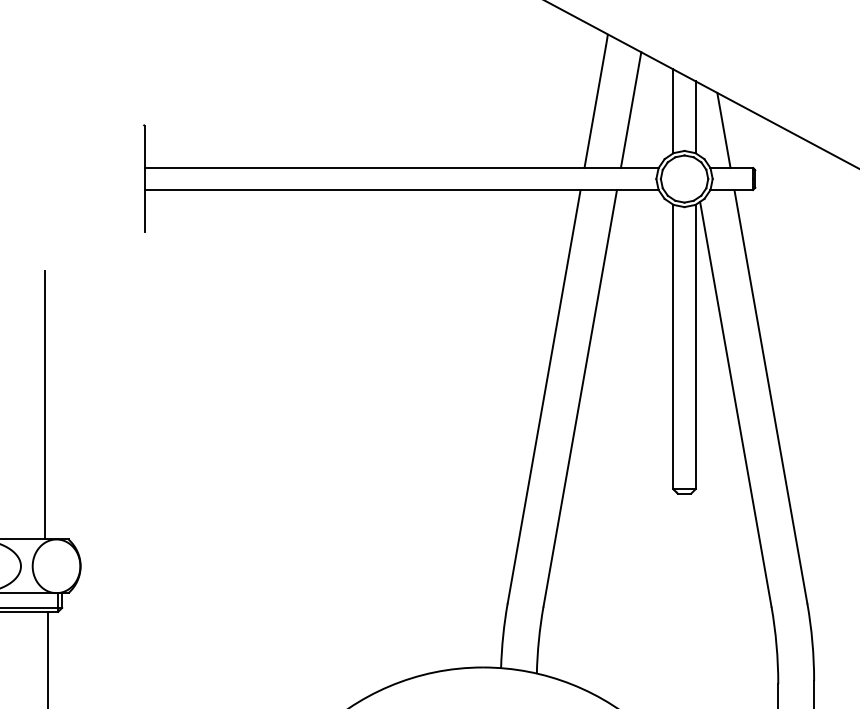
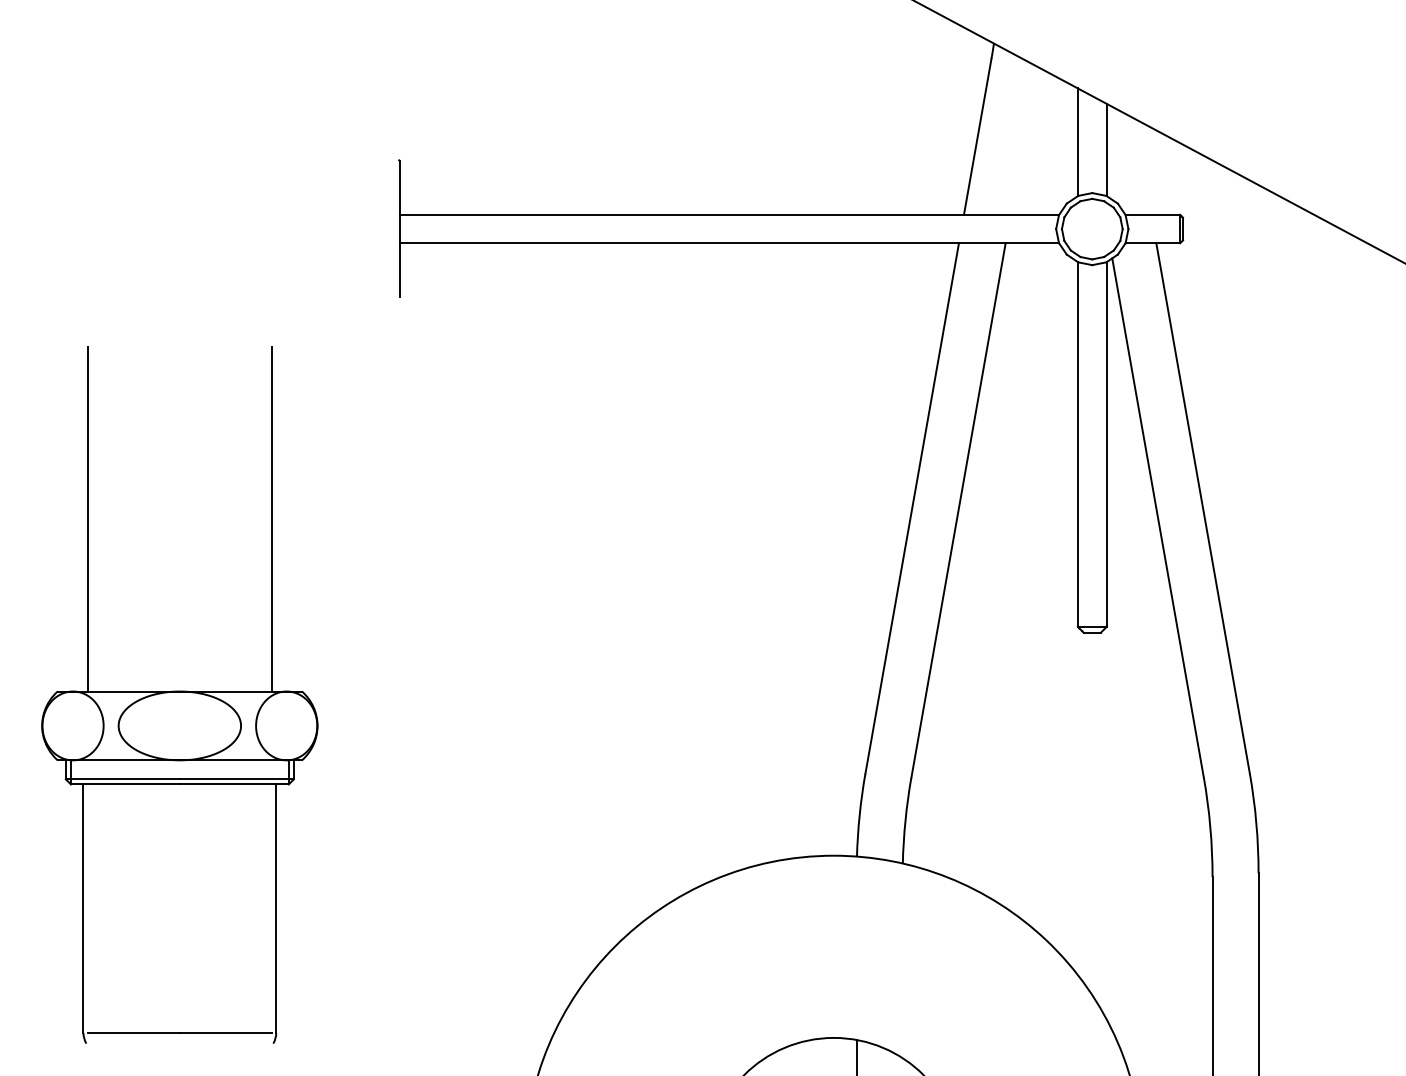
line: (630, 109) -> (1023, 140), removed
line: (723, 130) -> (1142, 166), removed

